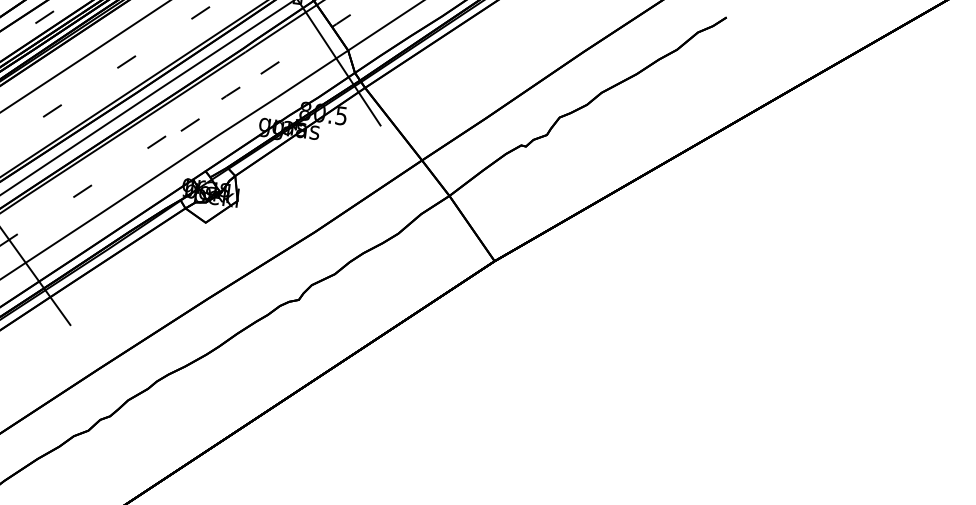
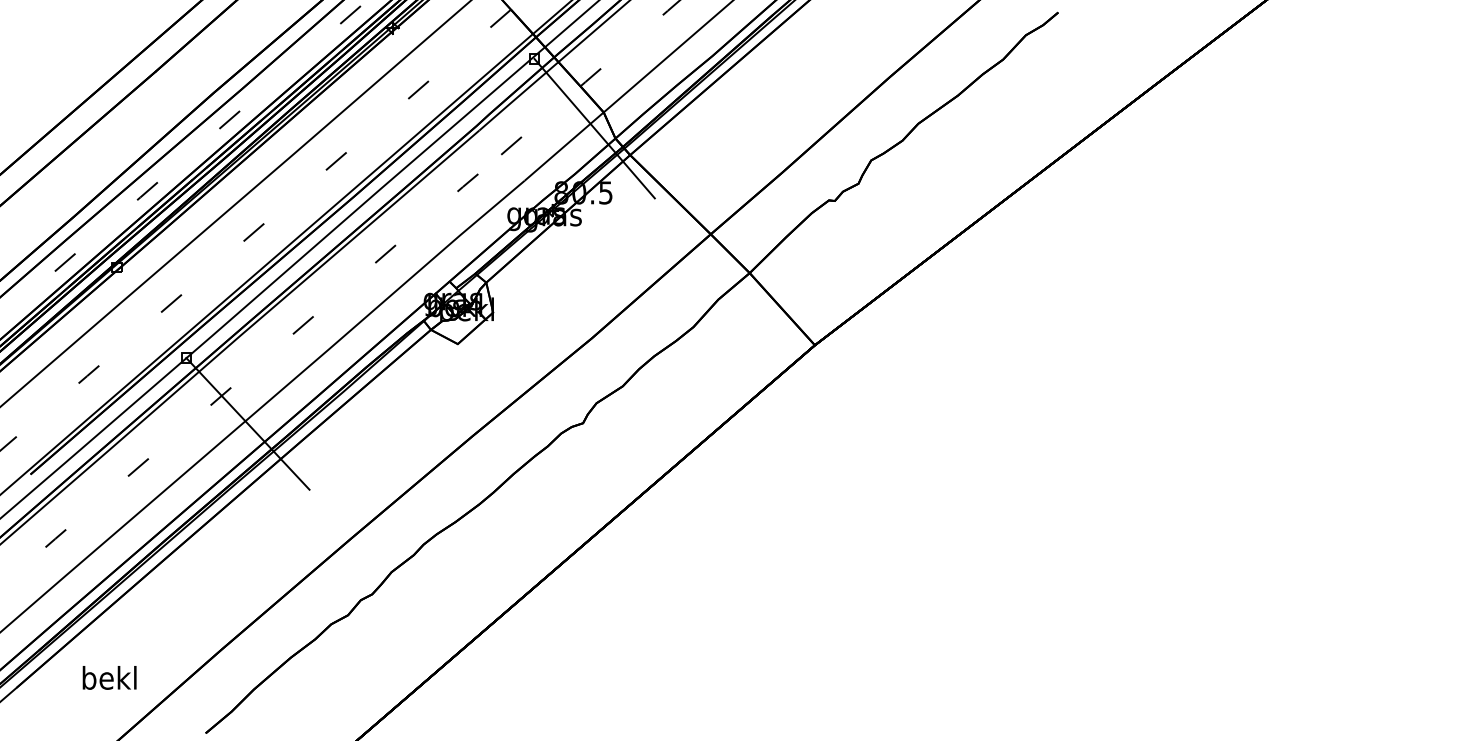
line: (190, 124) -> (423, 227), removed

